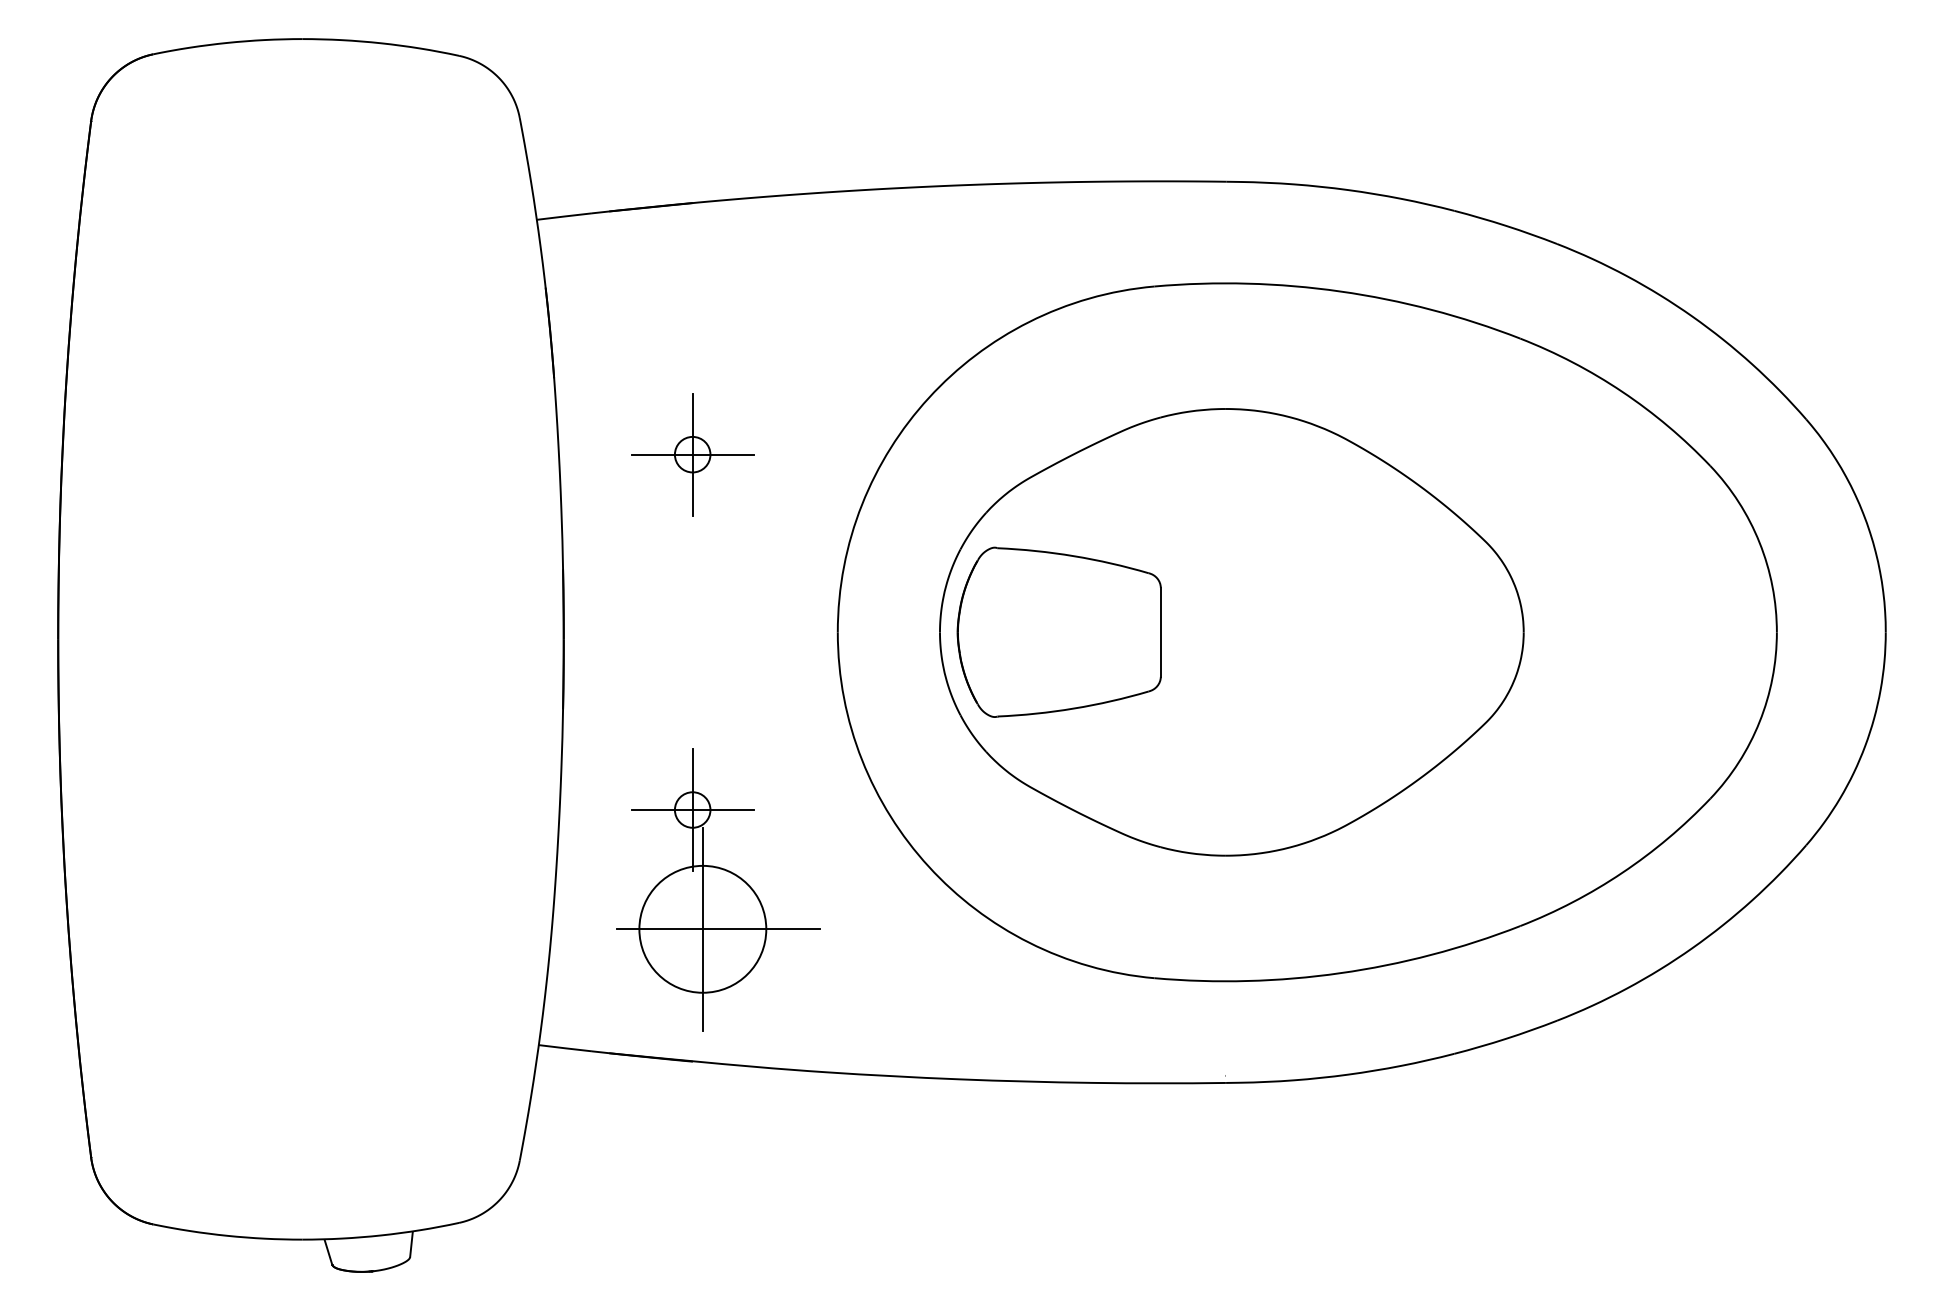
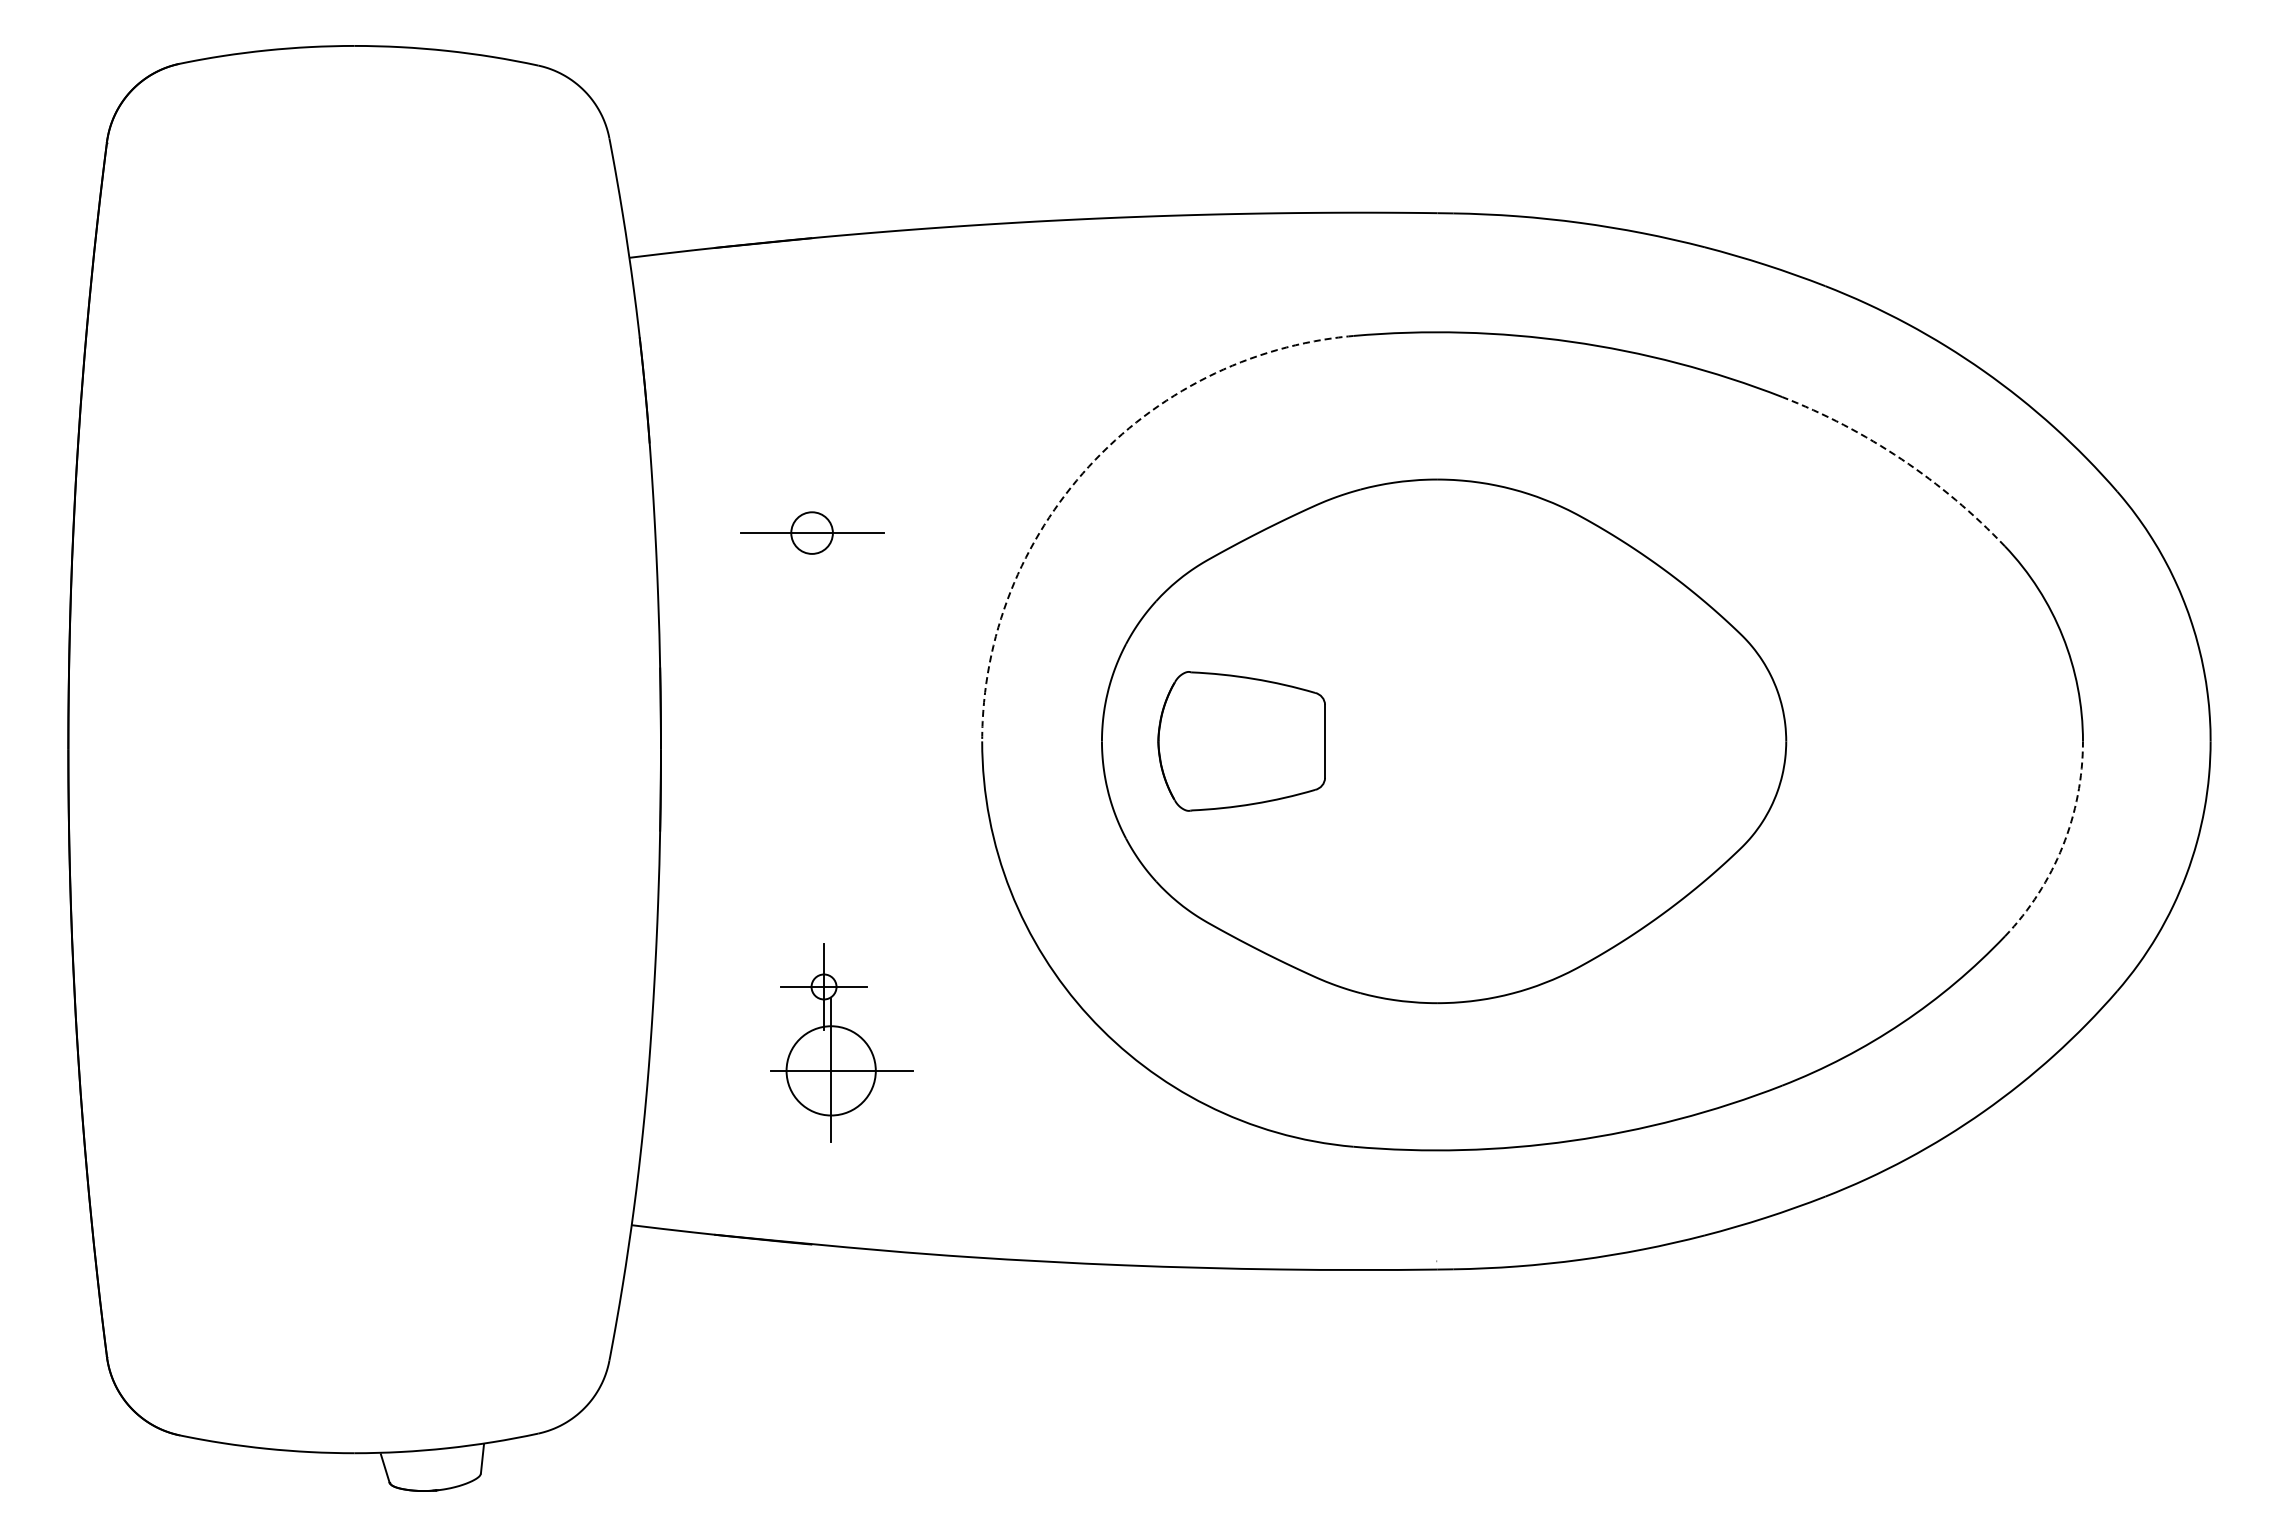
arc: (1622, 391) -> (1901, 459), solid -> dashed
arc: (929, 397) -> (1089, 466), solid -> dashed
line: (693, 454) -> (812, 532), removed
part: (1059, 632) -> (1241, 741), size x0.7
arc: (1759, 722) -> (2062, 846), solid -> dashed
part: (717, 889) -> (841, 1042), size x0.6

